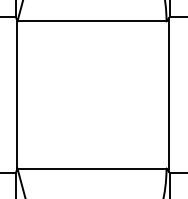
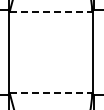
line: (93, 20) -> (51, 11), solid -> dashed
line: (93, 169) -> (51, 93), solid -> dashed

